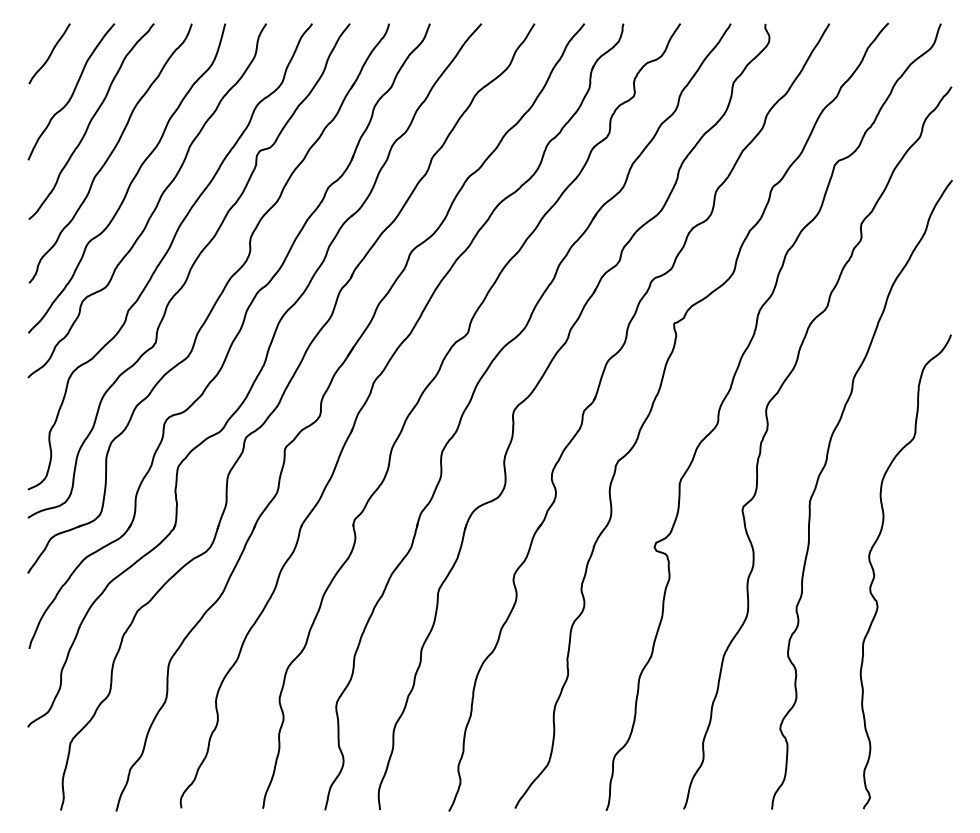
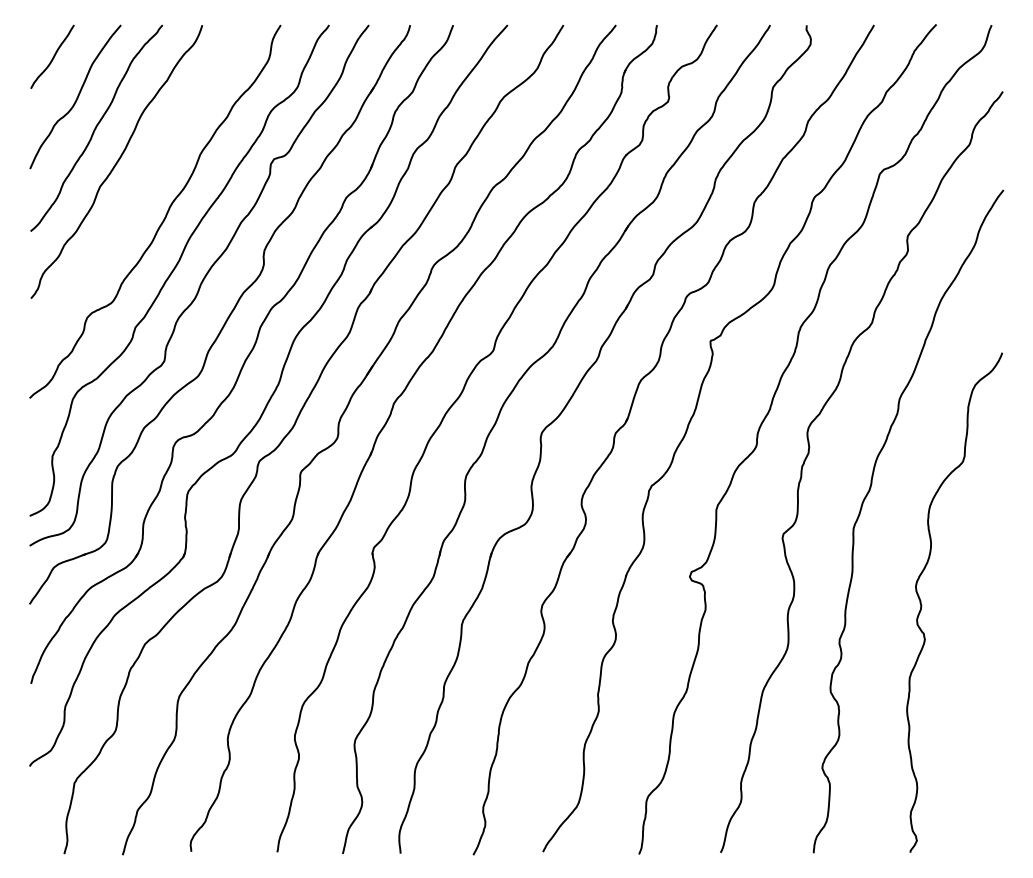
curve: (131, 180) -> (138, 190), removed

